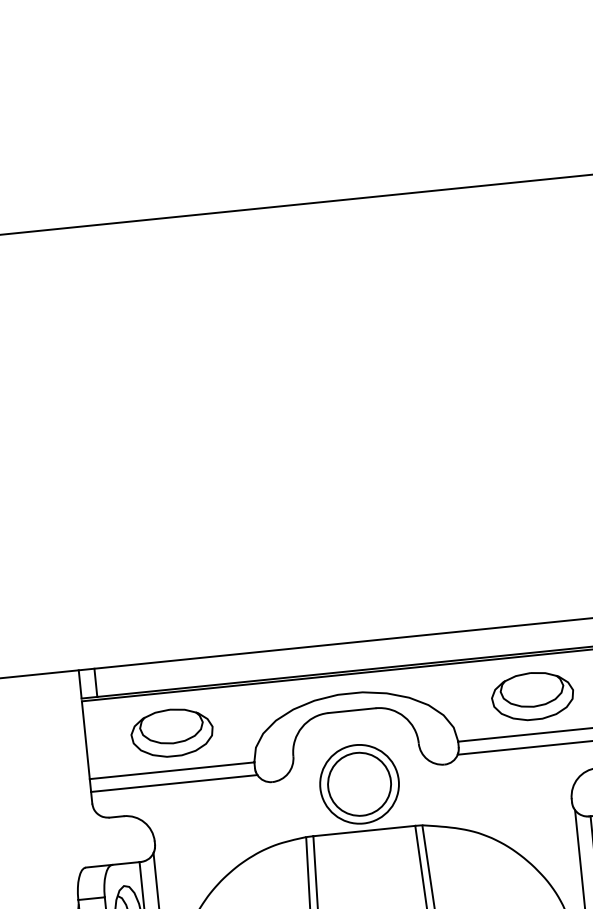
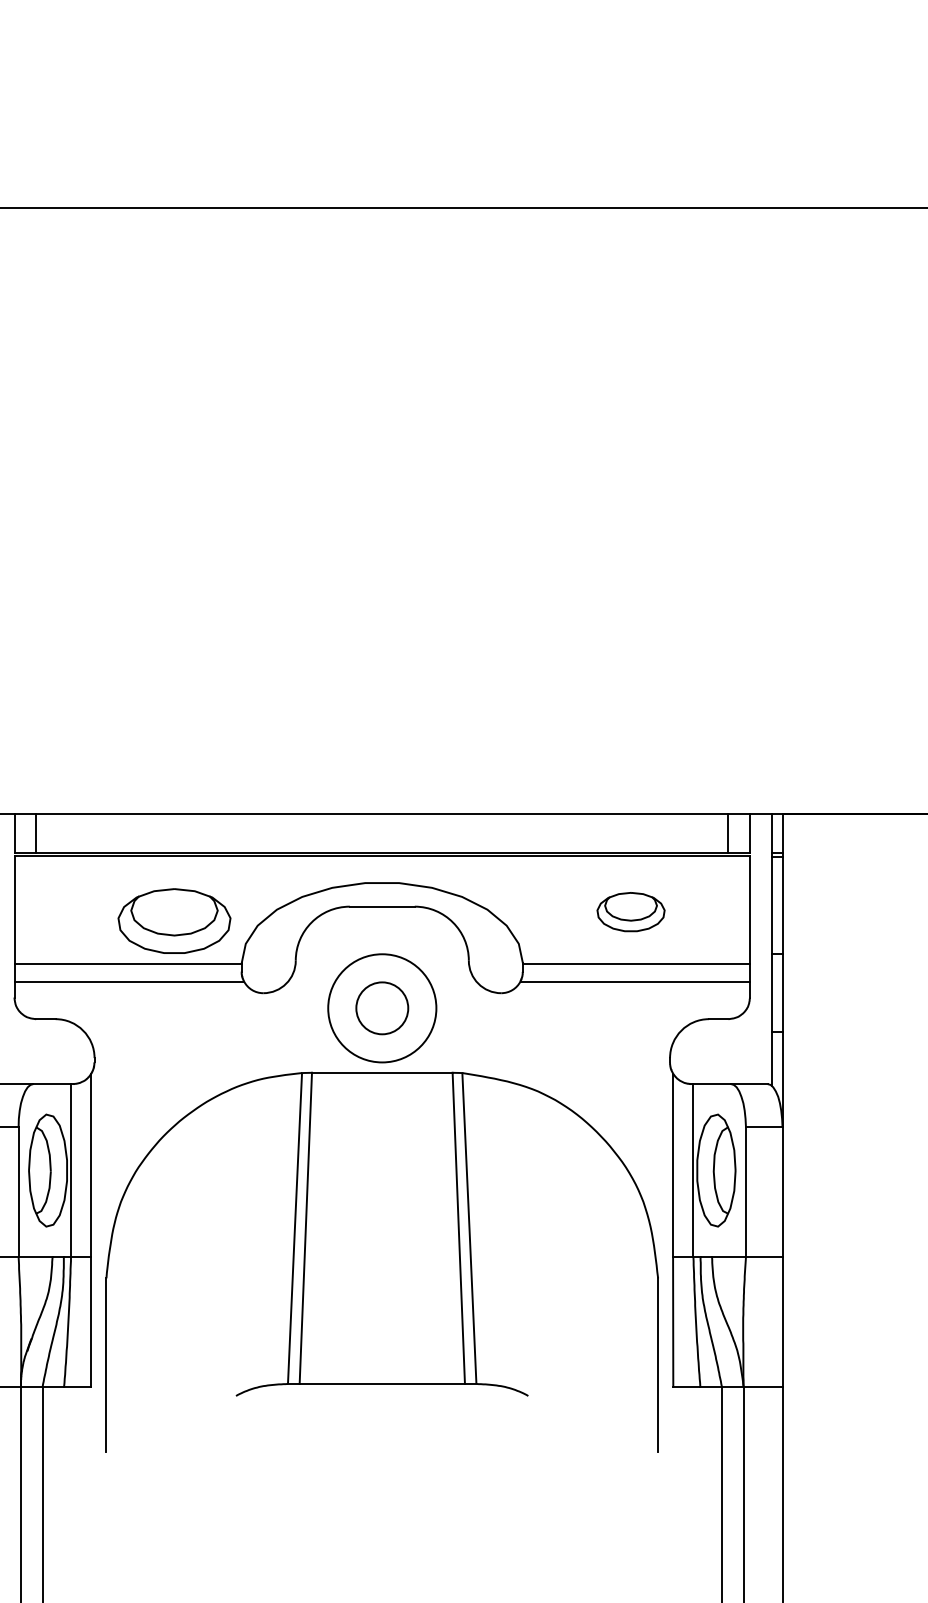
part: (532, 695) -> (630, 911), size x0.6
part: (172, 732) -> (174, 920), moved
circle: (359, 784) -> (382, 1008), size x0.6

